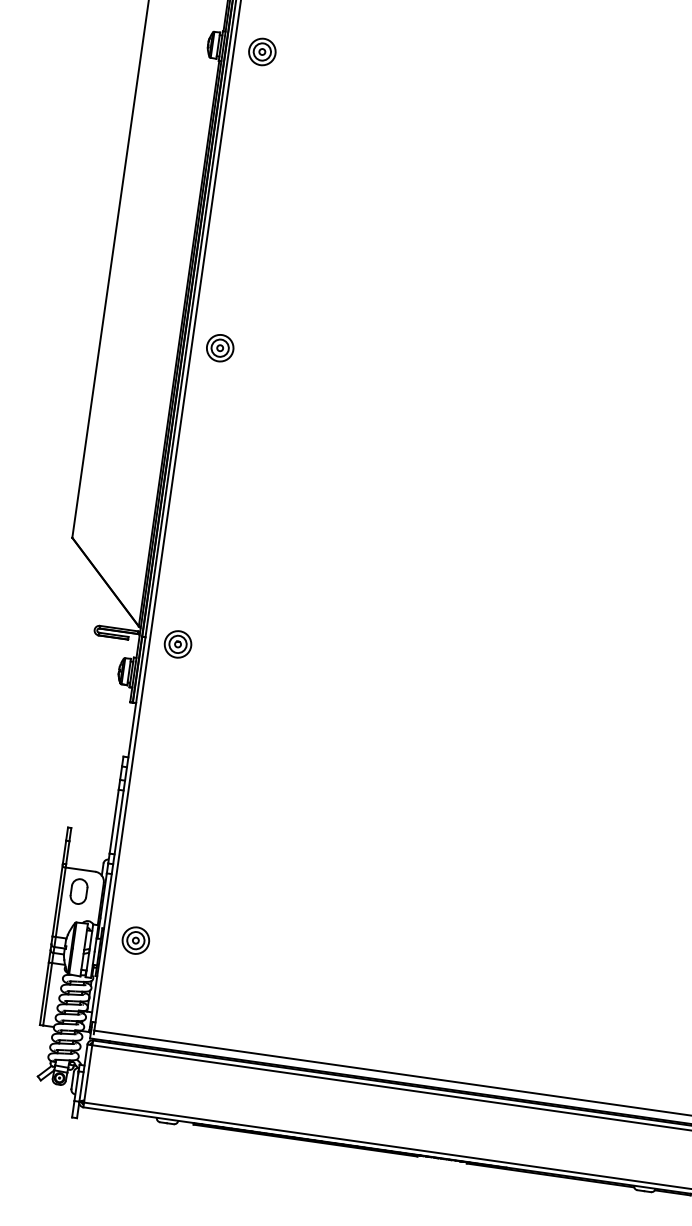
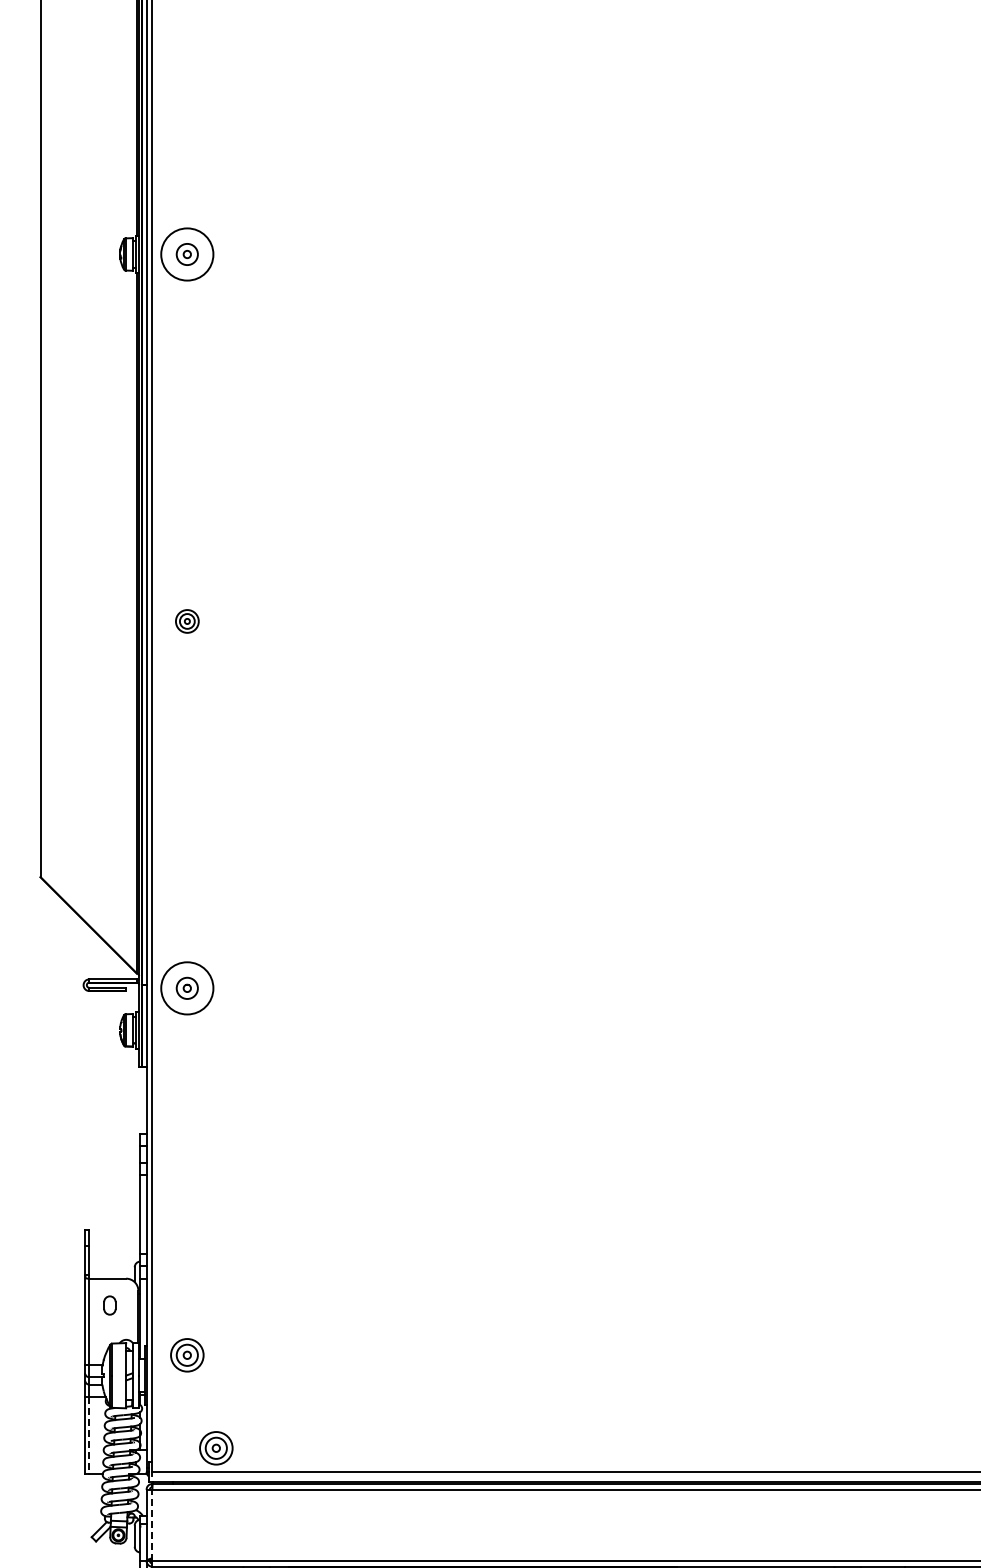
circle: (262, 52) -> (187, 254), size x1.6
part: (220, 348) -> (187, 621), size x0.7
circle: (178, 644) -> (187, 988), size x1.6
part: (78, 891) -> (109, 1305), size x0.6
line: (47, 994) -> (89, 1435), solid -> dashed
part: (148, 1019) -> (216, 1448), added
line: (88, 1074) -> (152, 1525), solid -> dashed

